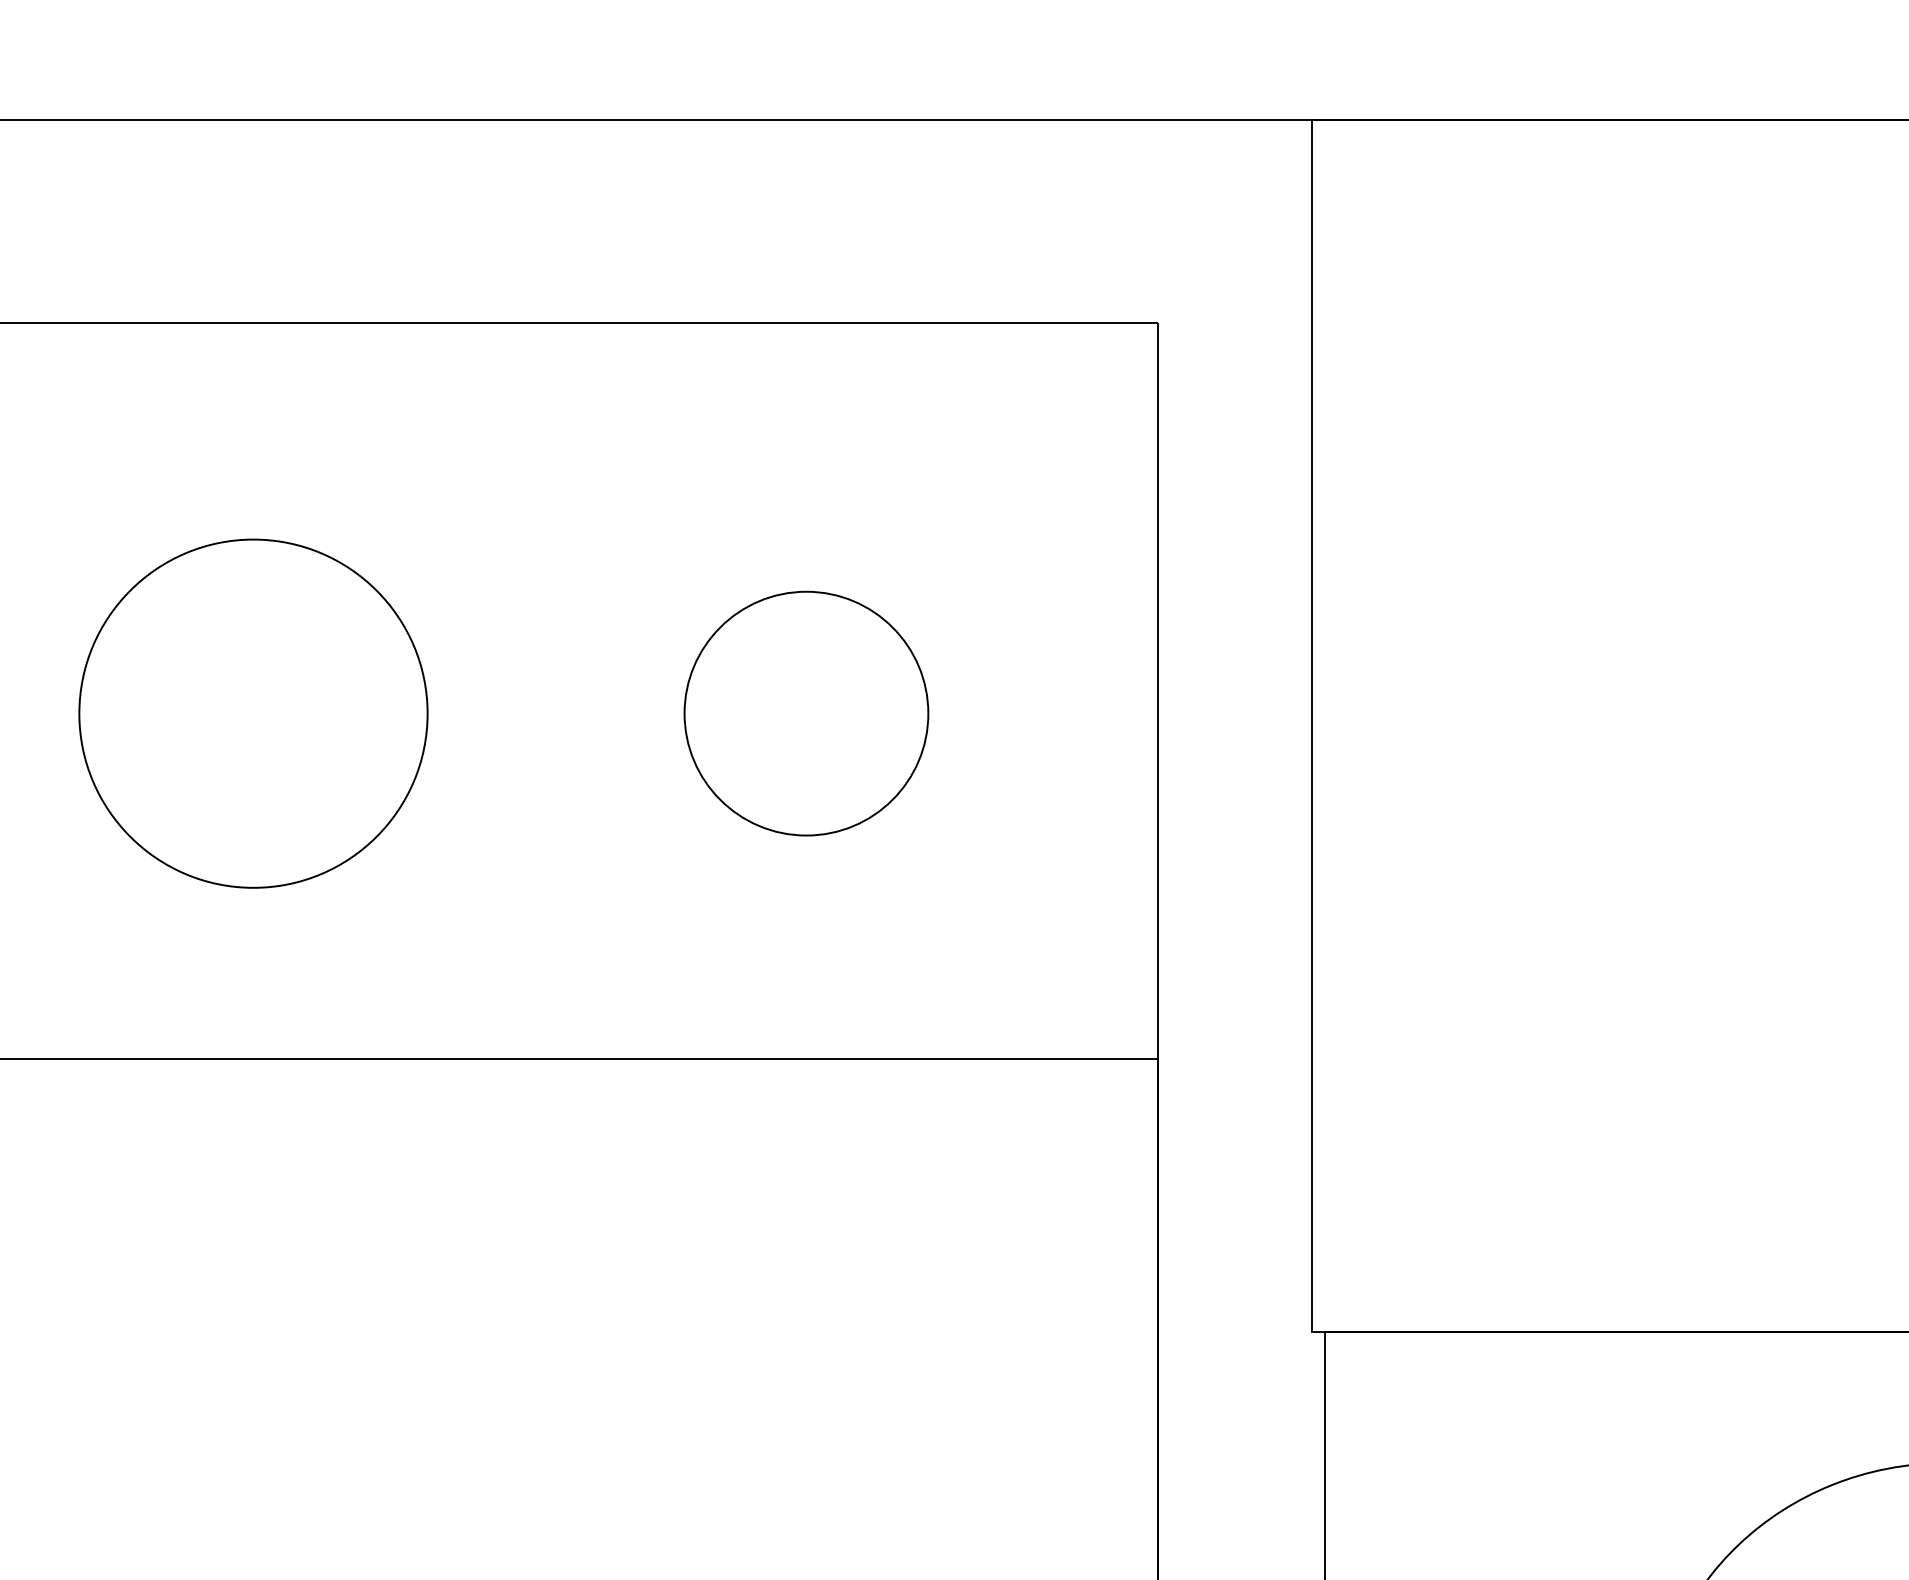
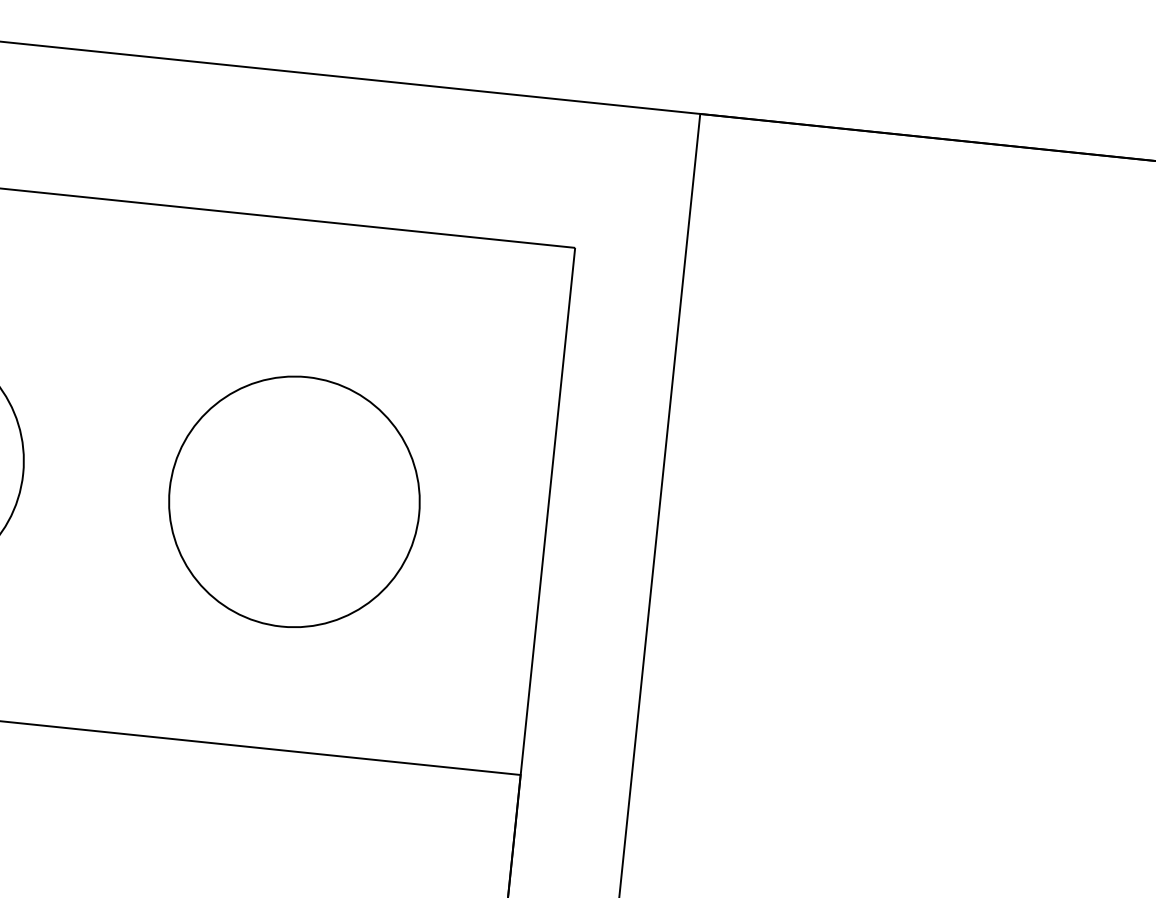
part: (806, 713) -> (294, 501), size x1.43

